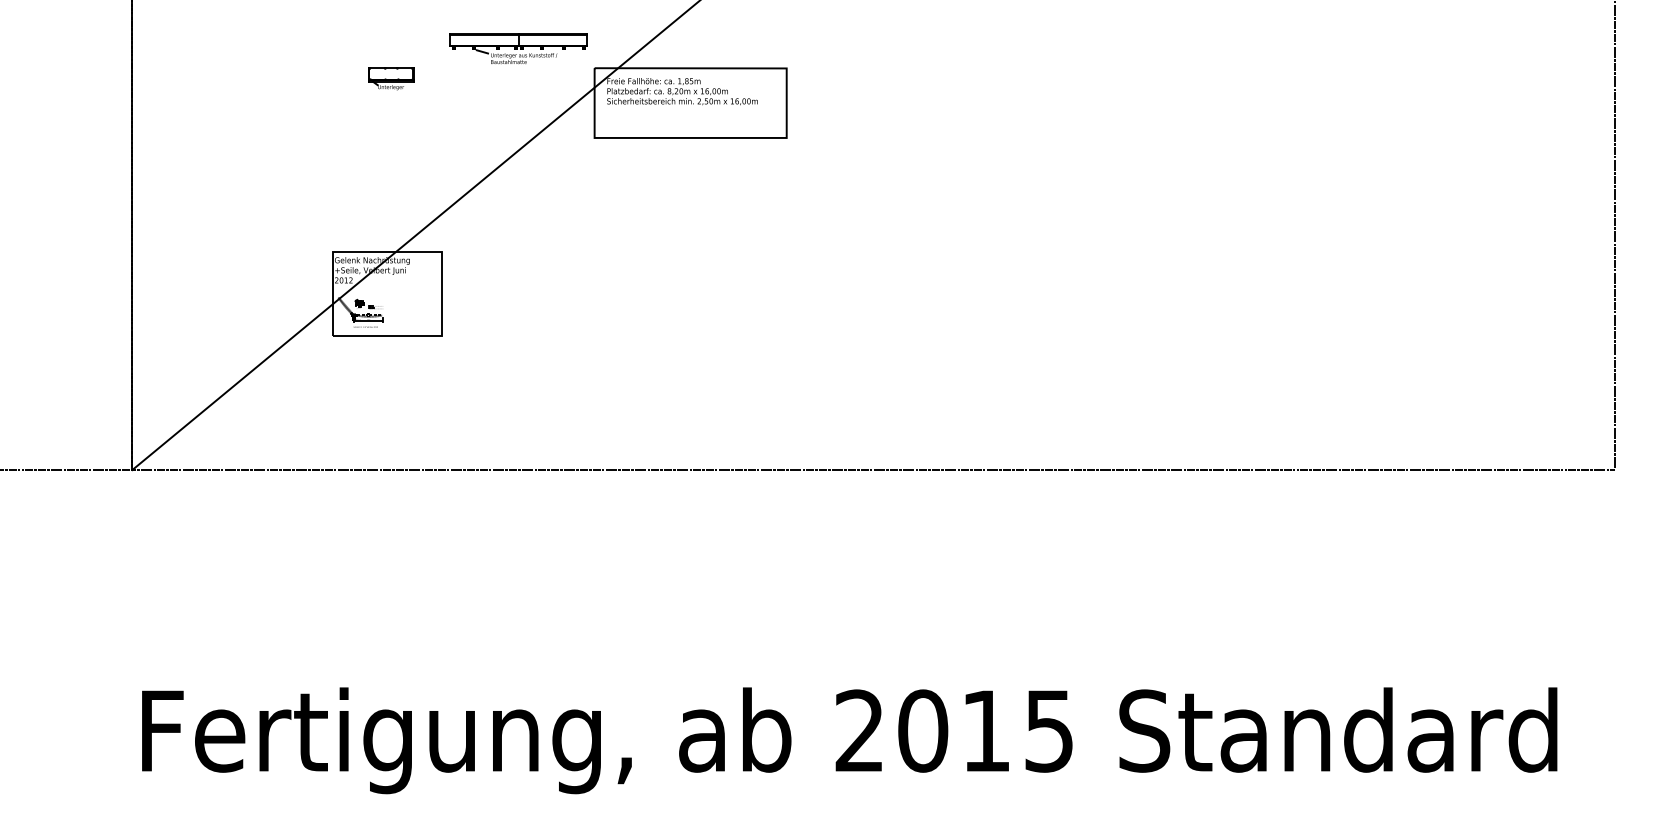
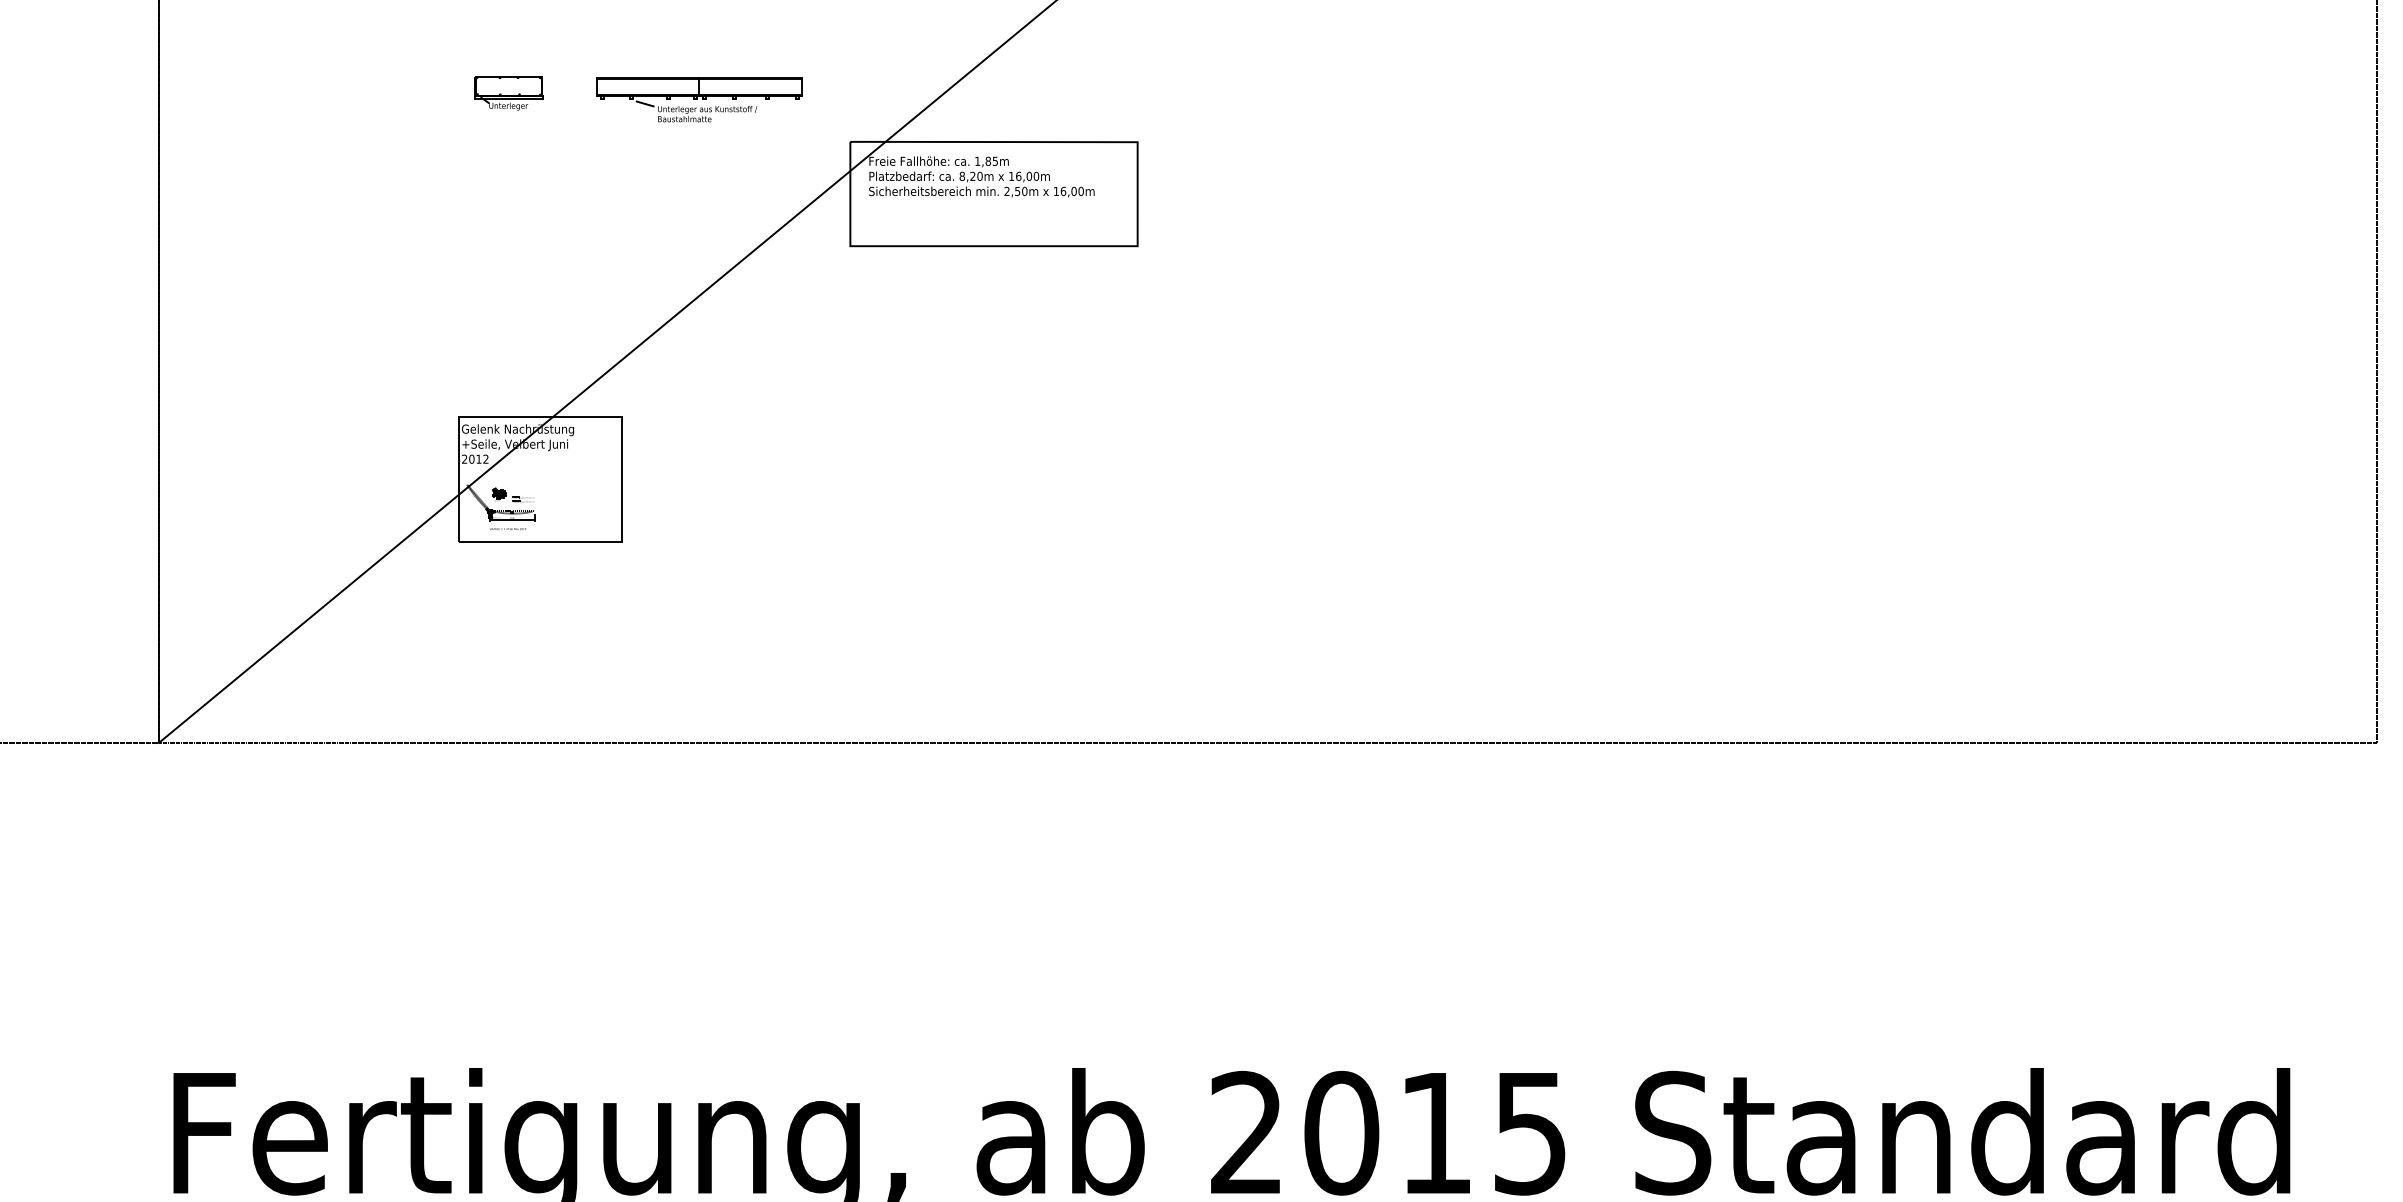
part: (518, 48) -> (699, 98), moved
part: (391, 78) -> (509, 92), moved

